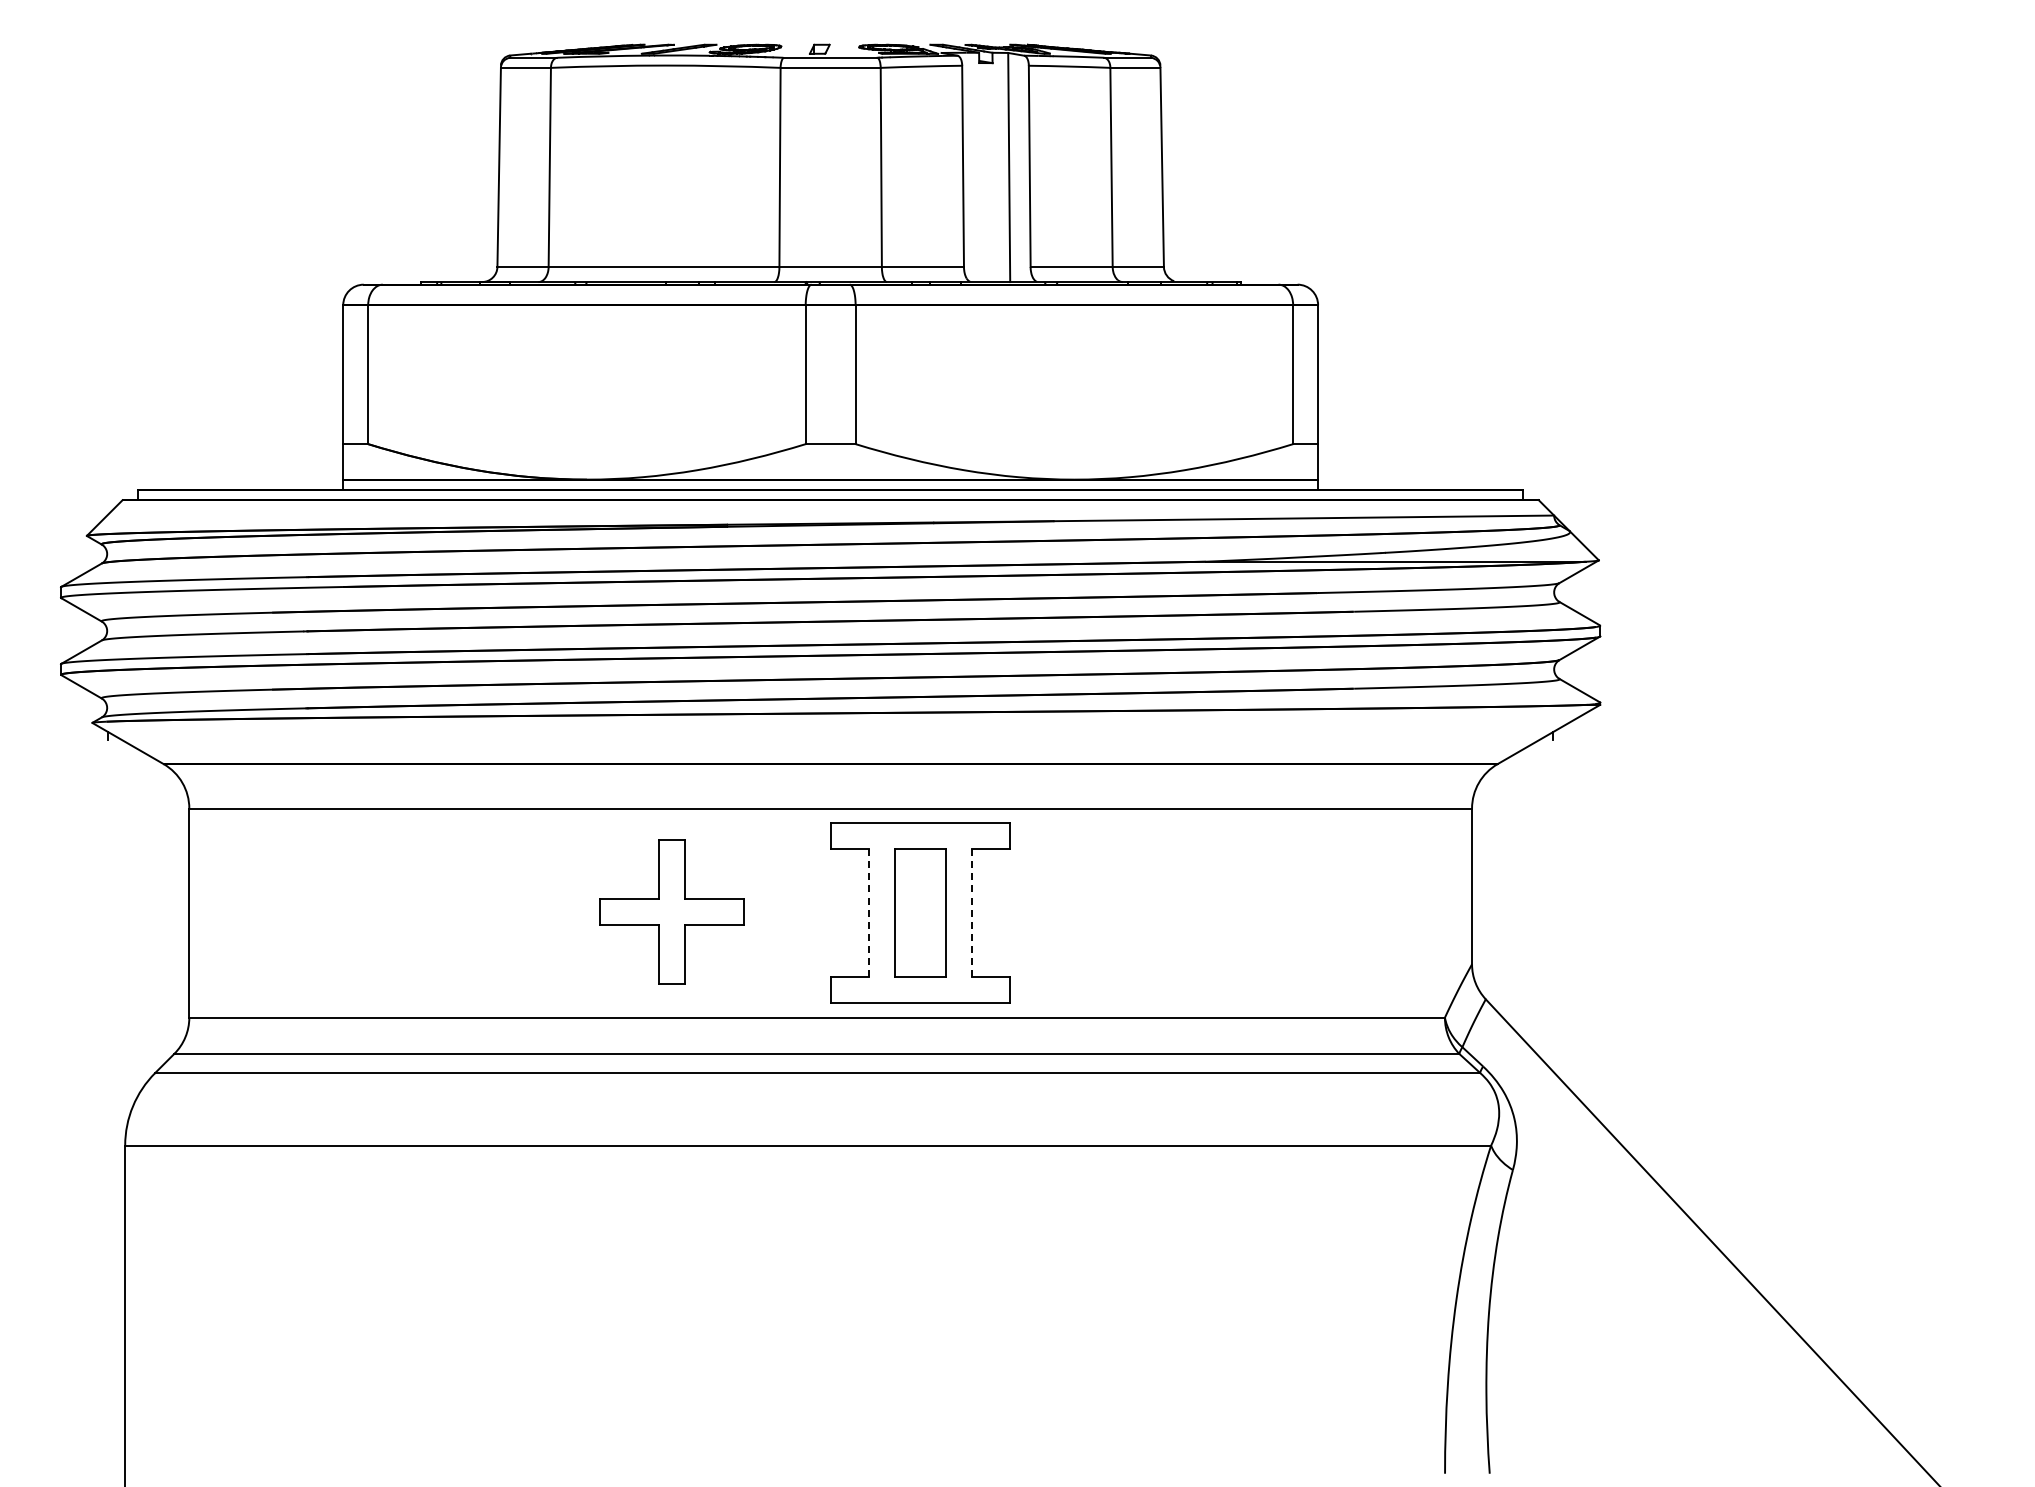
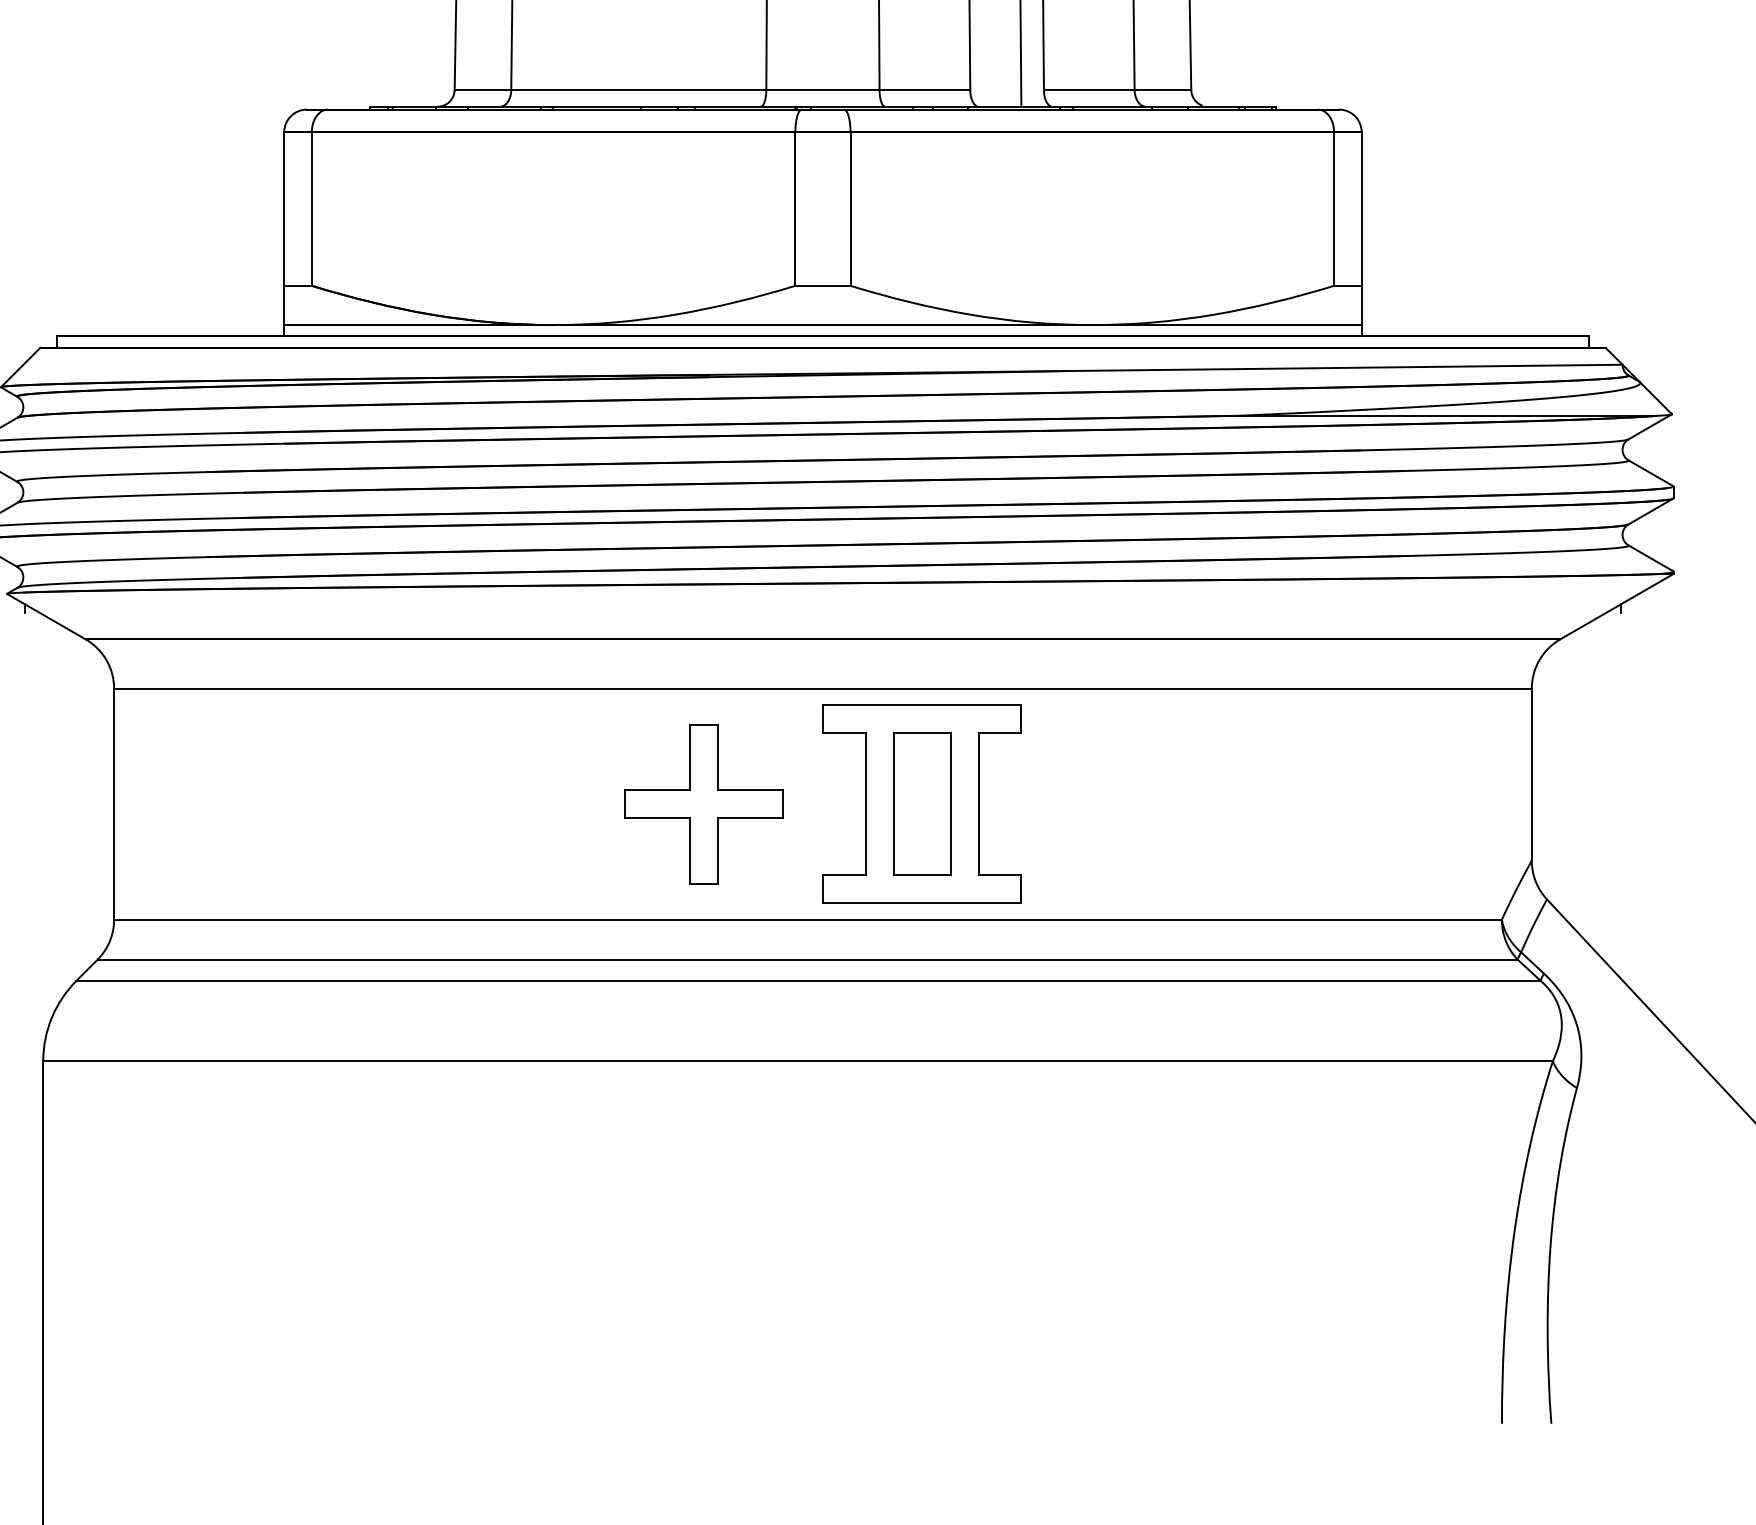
part: (671, 911) -> (703, 803), moved
line: (971, 912) -> (978, 803), dashed -> solid
line: (869, 913) -> (865, 804), dashed -> solid

